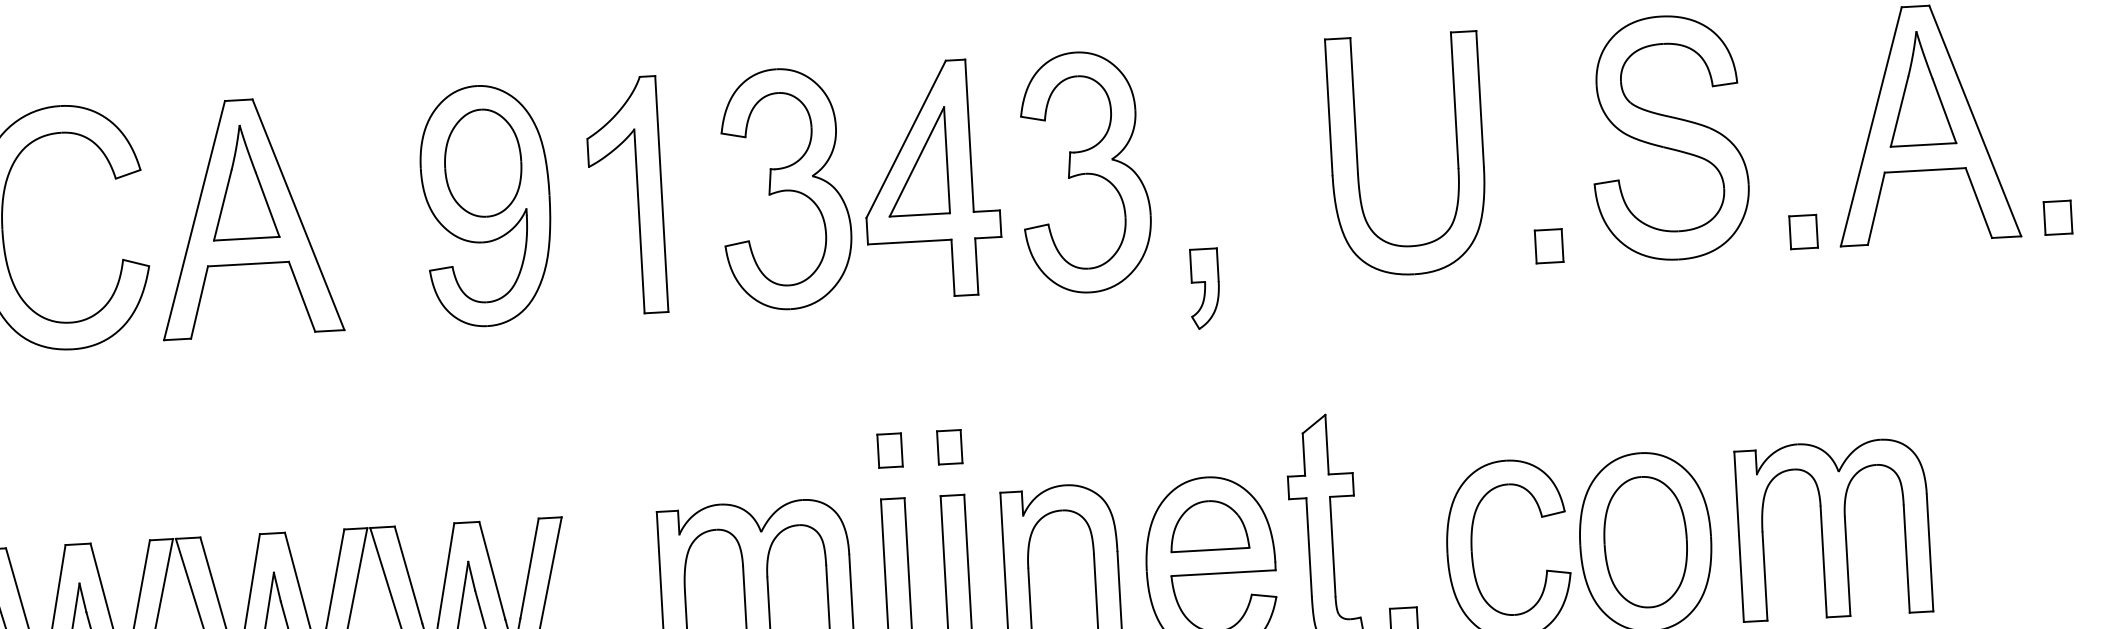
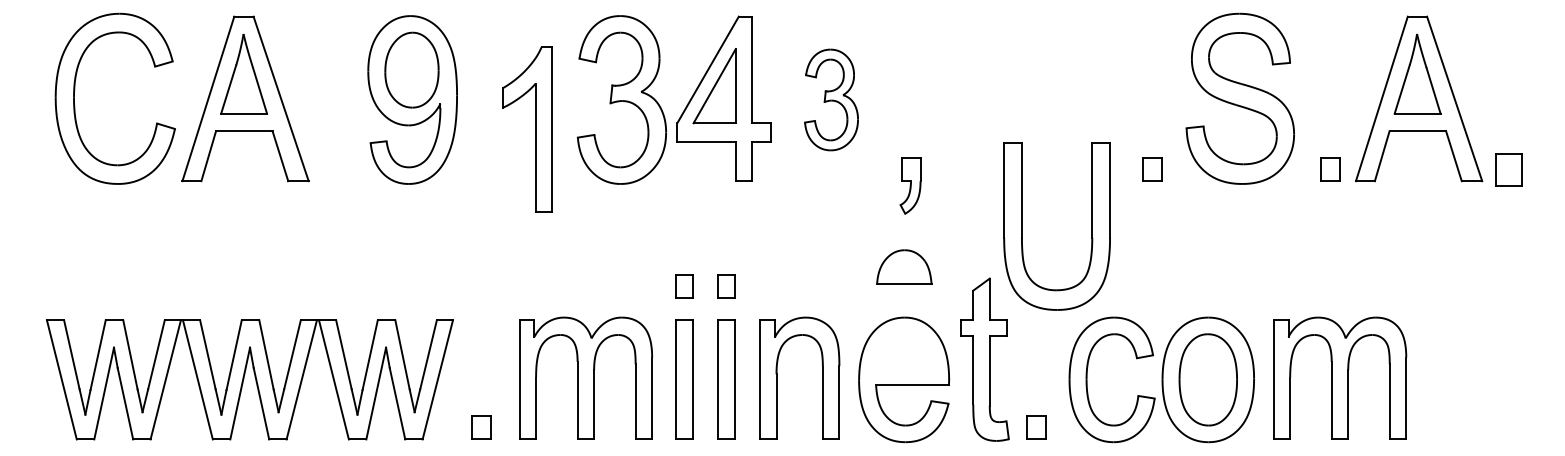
part: (1357, 157) -> (1022, 226), moved
part: (1084, 171) -> (831, 99), size x0.6
part: (637, 195) -> (535, 129), moved
part: (2057, 217) -> (1508, 169), size x1.4
part: (1209, 524) -> (904, 266), moved

